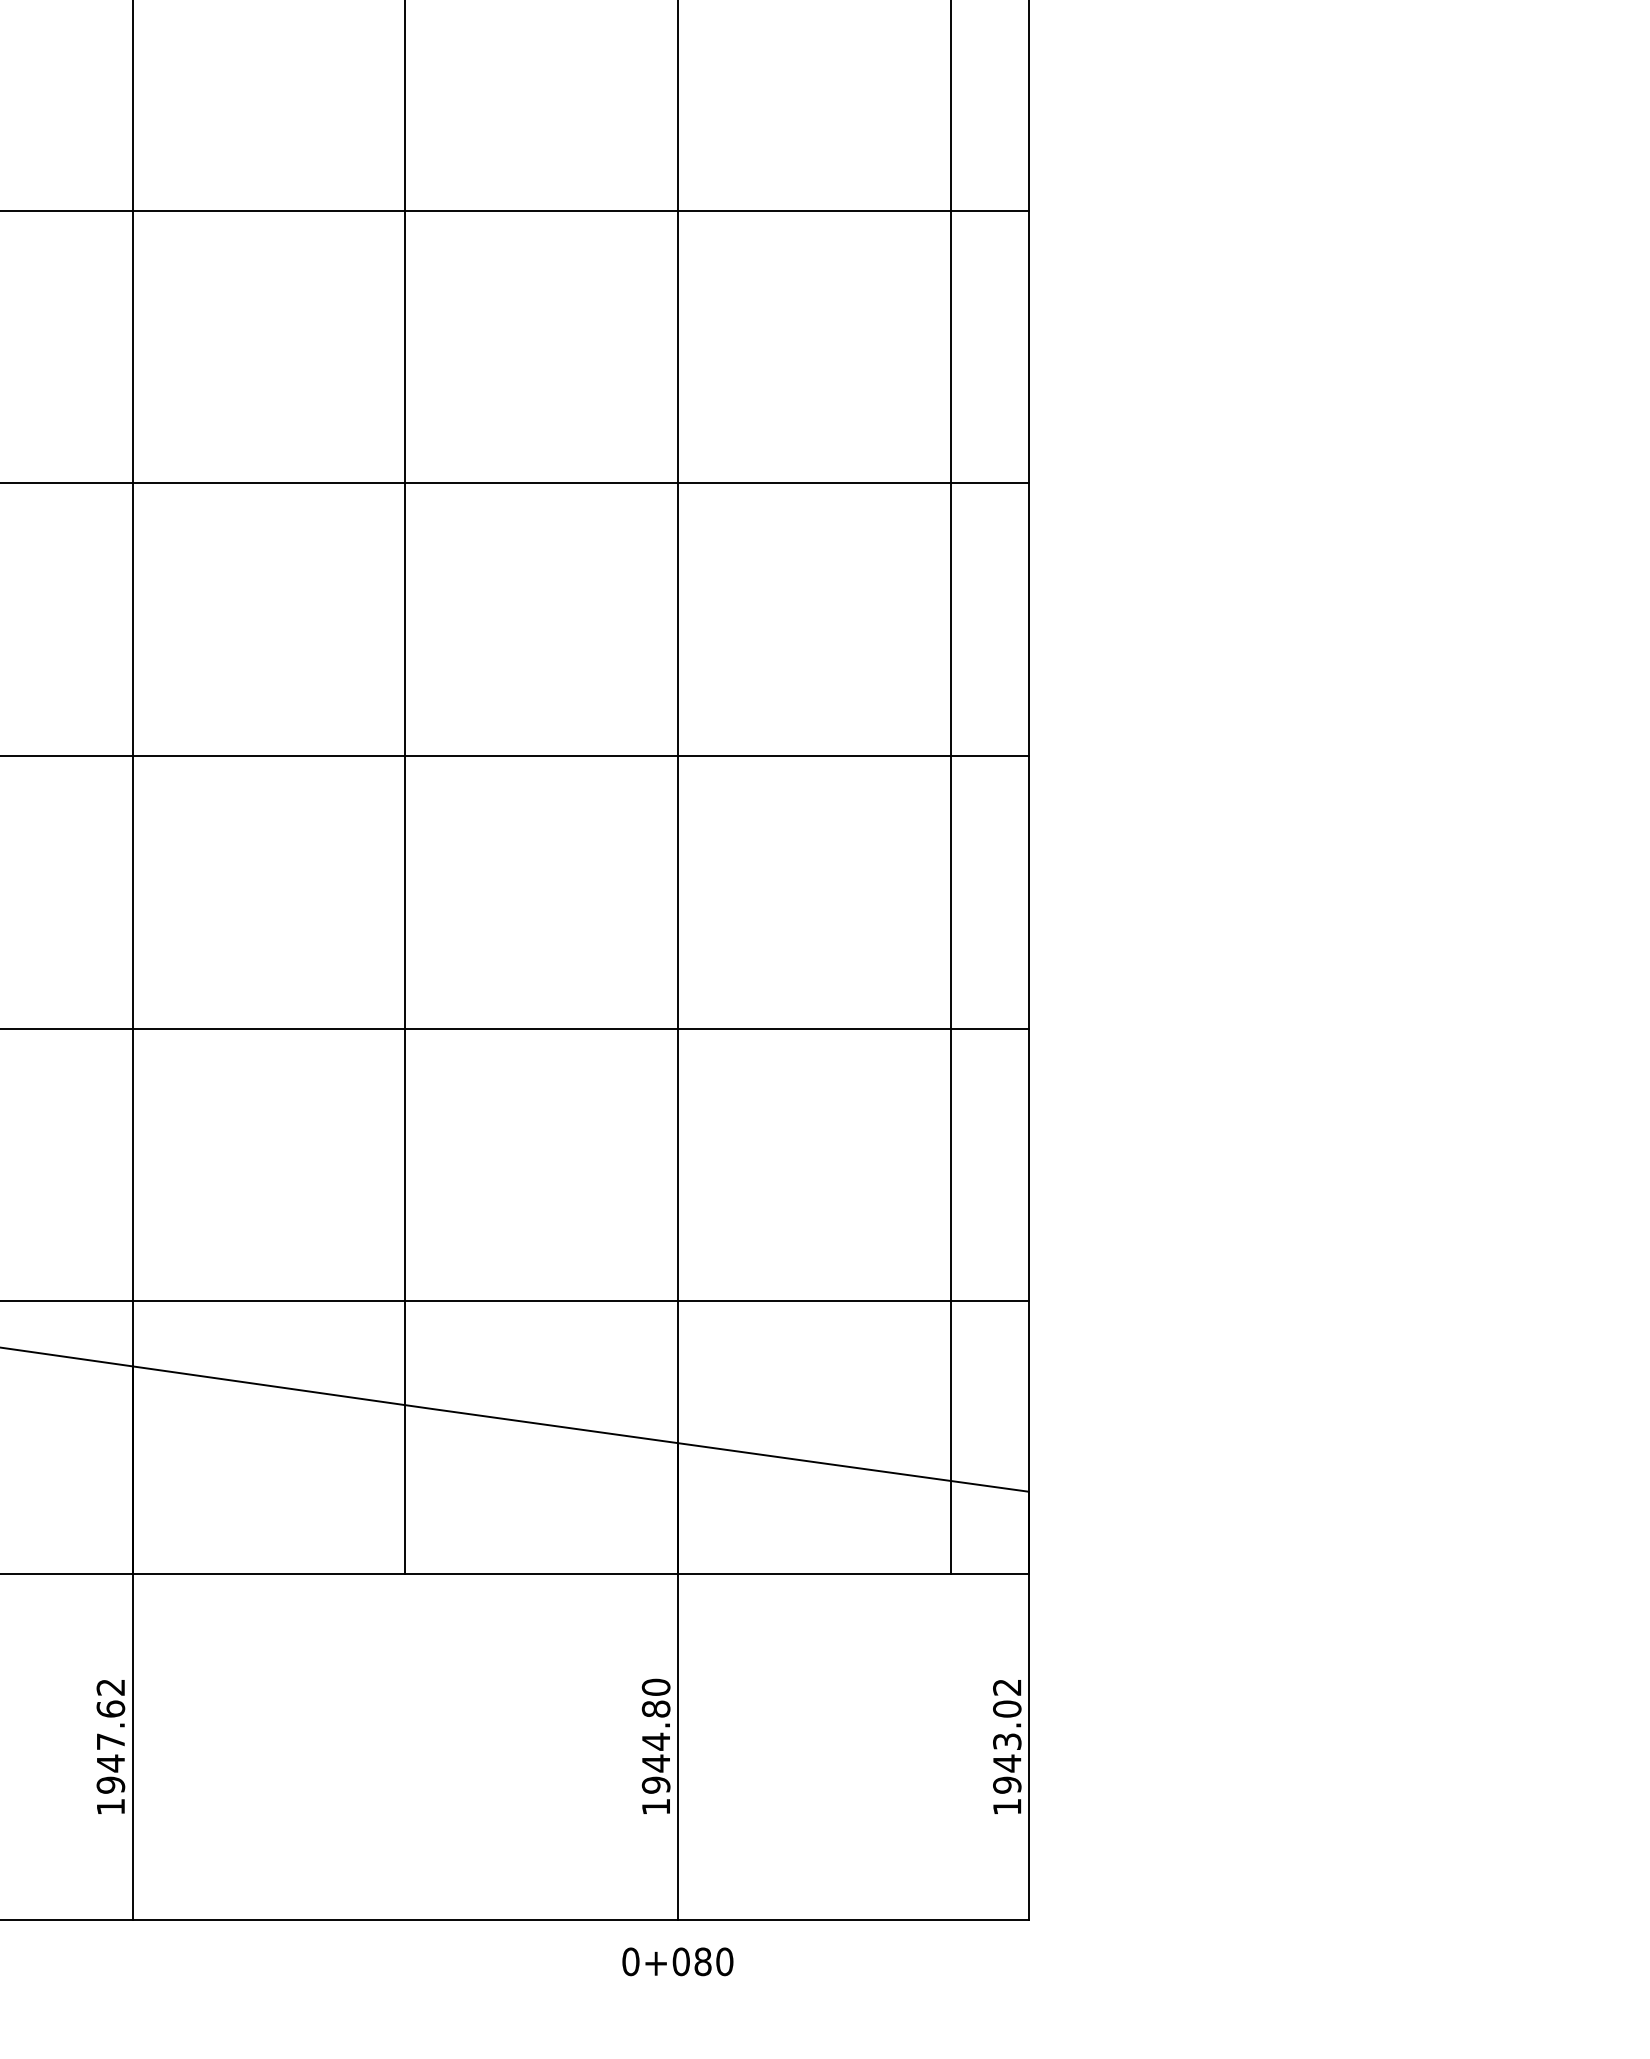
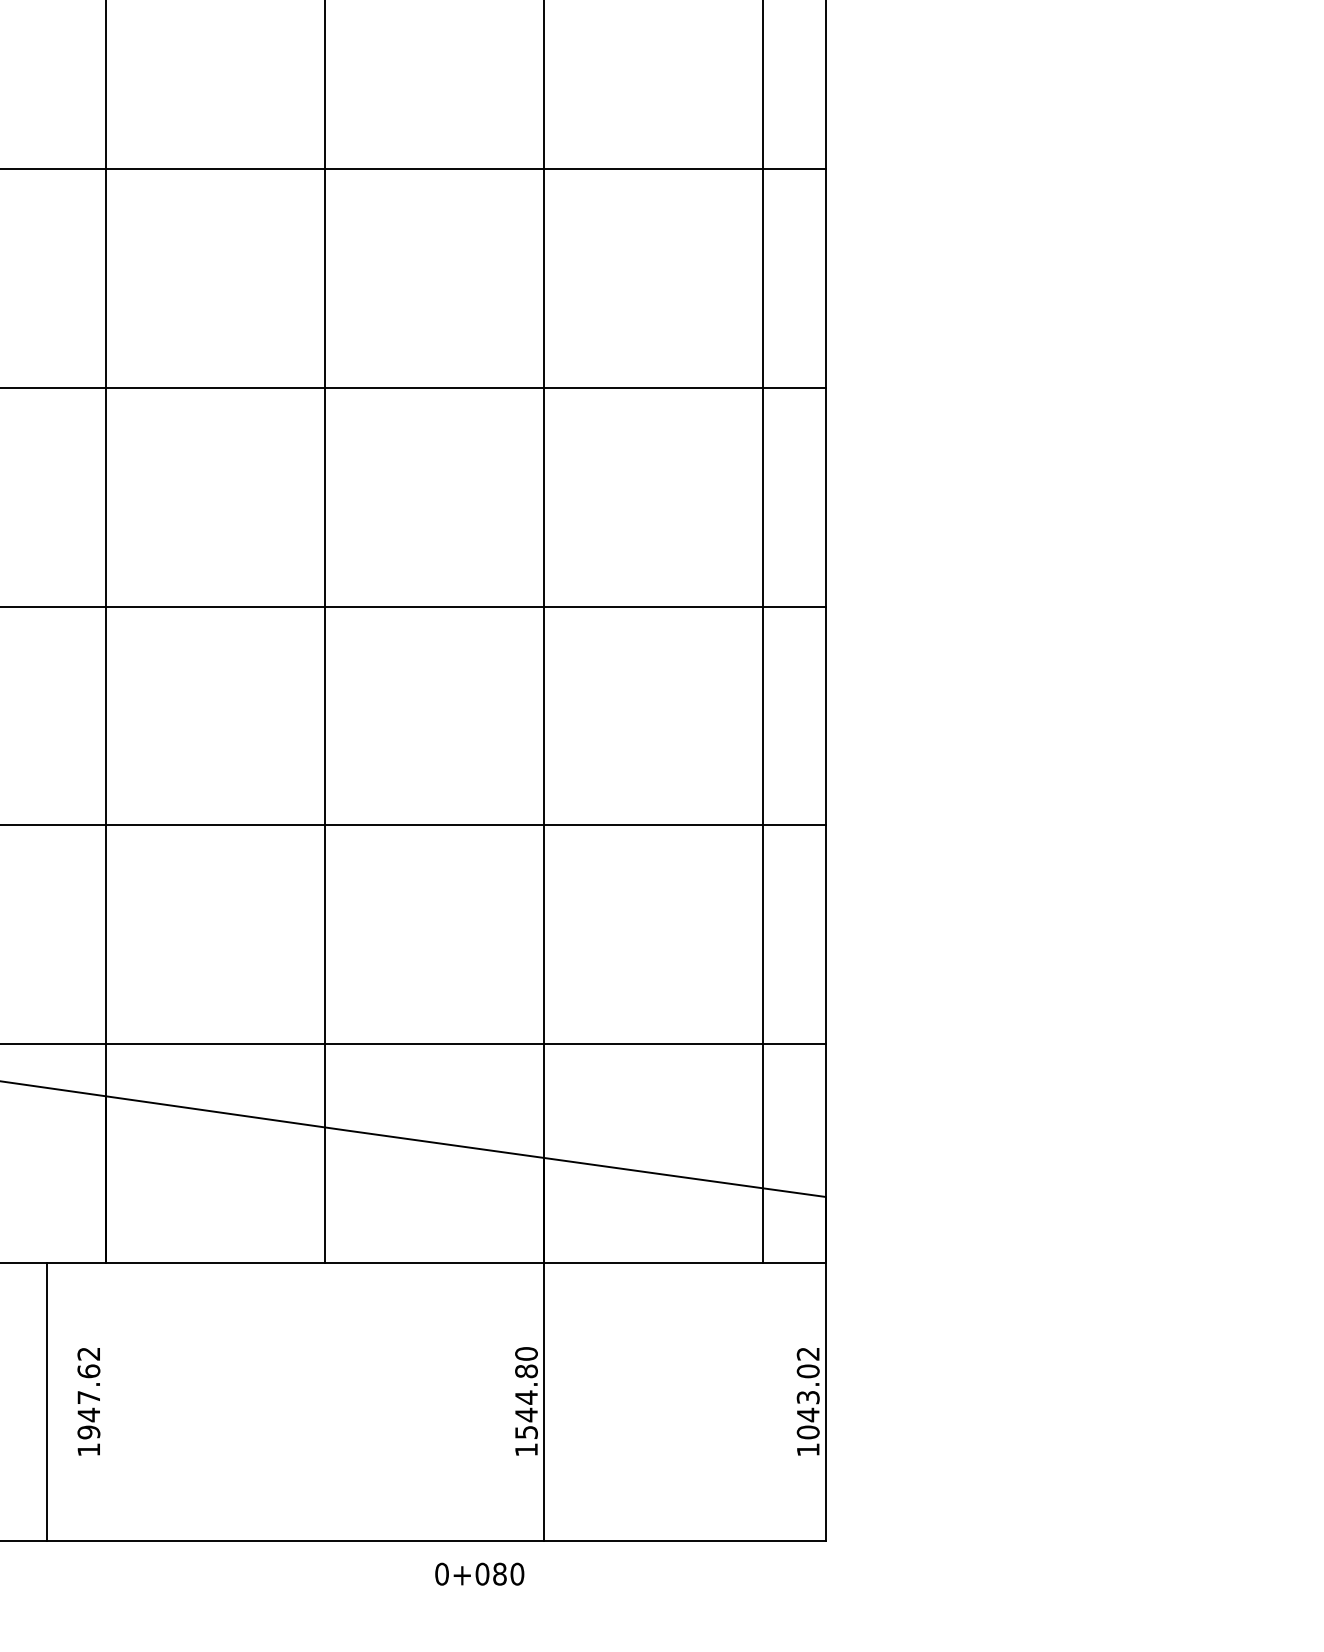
line: (132, 1747) -> (46, 1402), moved
text: (655, 1784) -> (525, 1431), 1944.80 -> 1544.80
text: (1007, 1784) -> (808, 1431), 1943.02 -> 1043.02
text: (677, 1961) -> (479, 1573), moved

